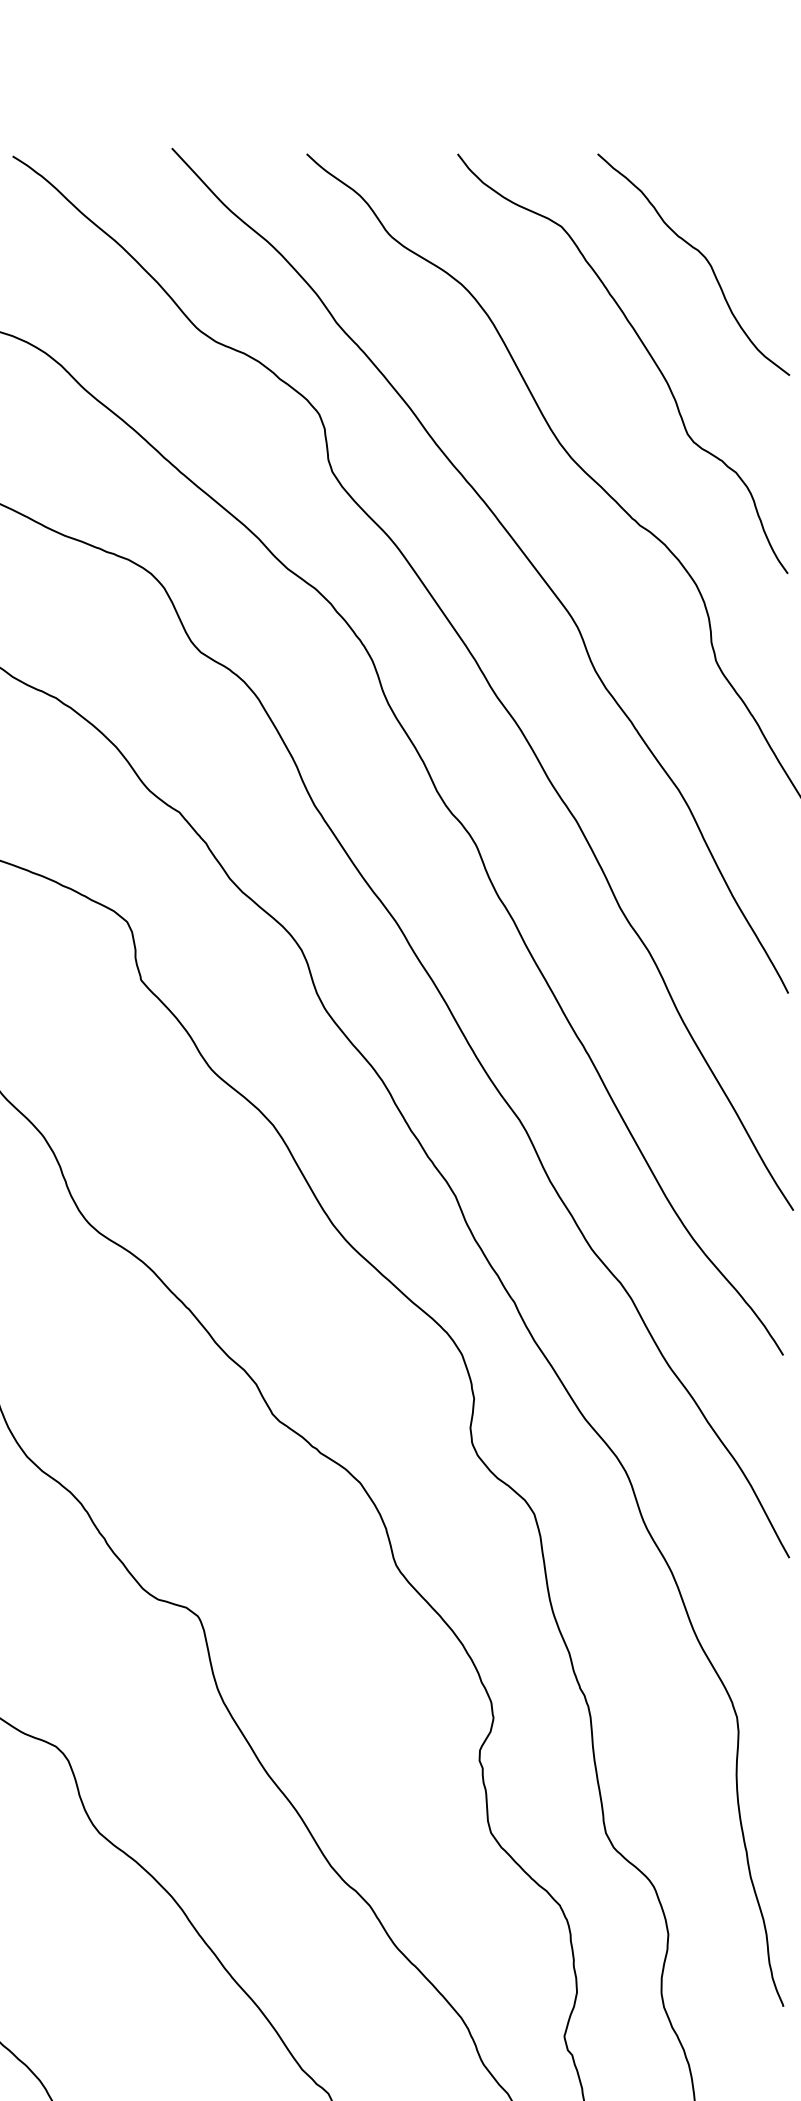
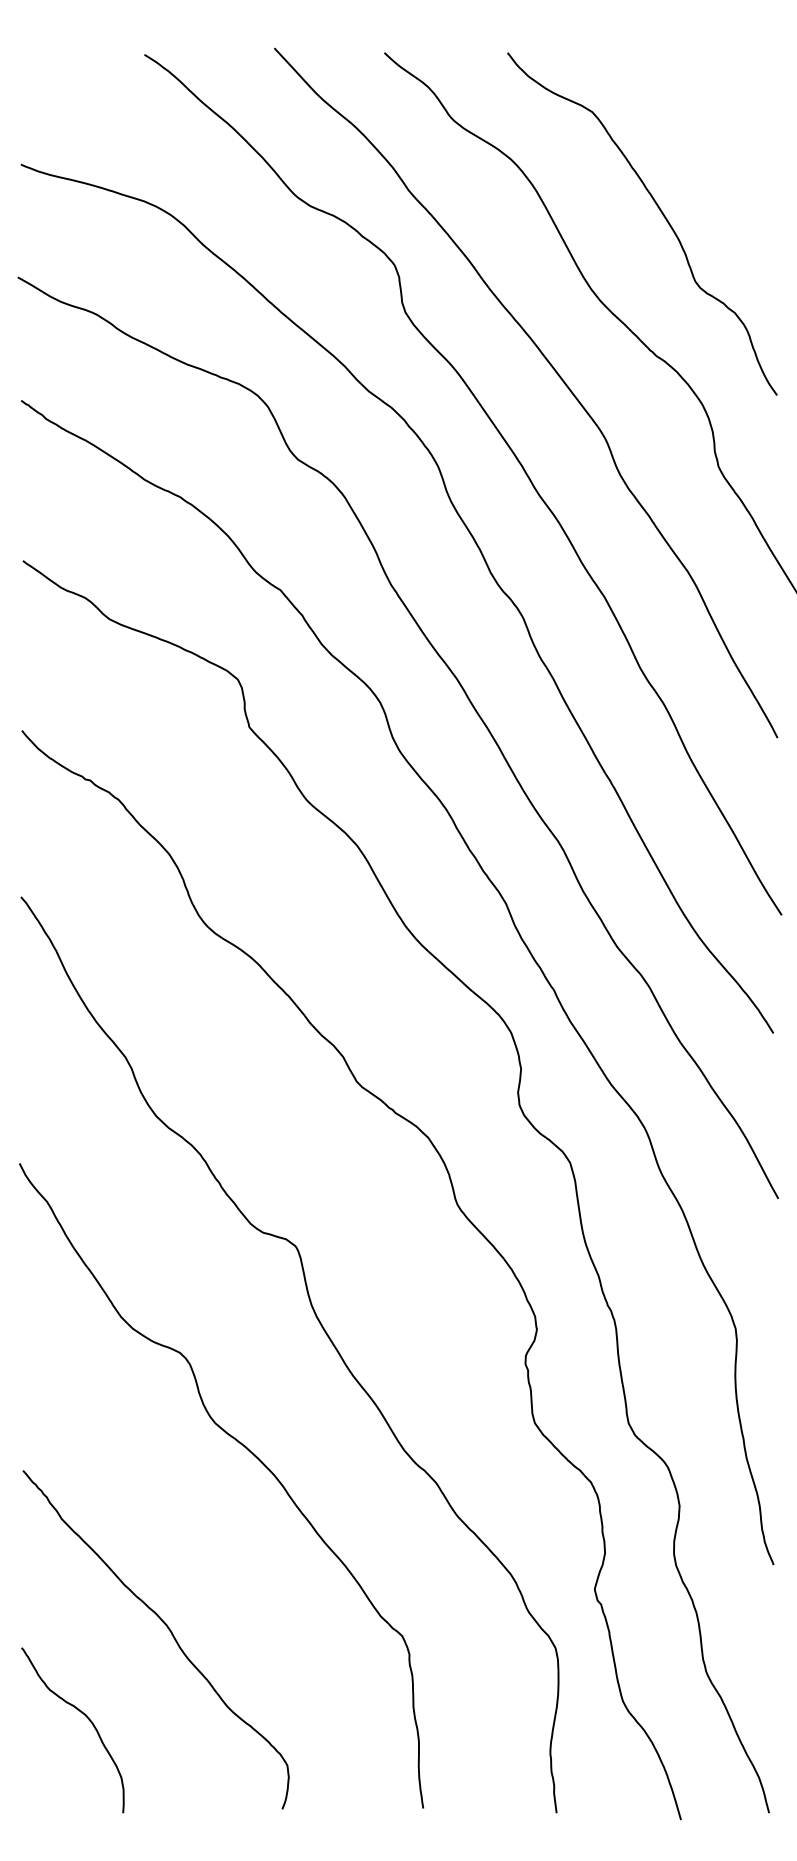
curve: (701, 255) -> (706, 135), removed

